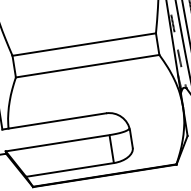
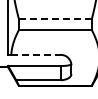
line: (82, 45) -> (54, 19), solid -> dashed
line: (58, 120) -> (36, 54), solid -> dashed

